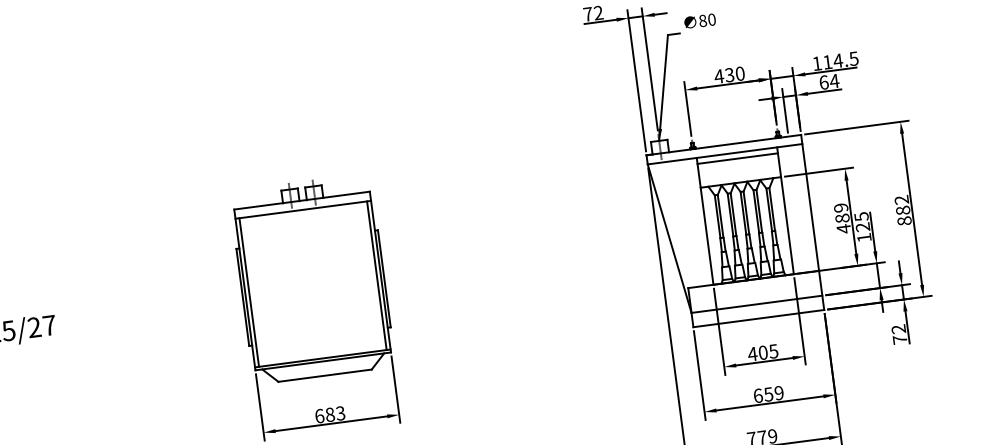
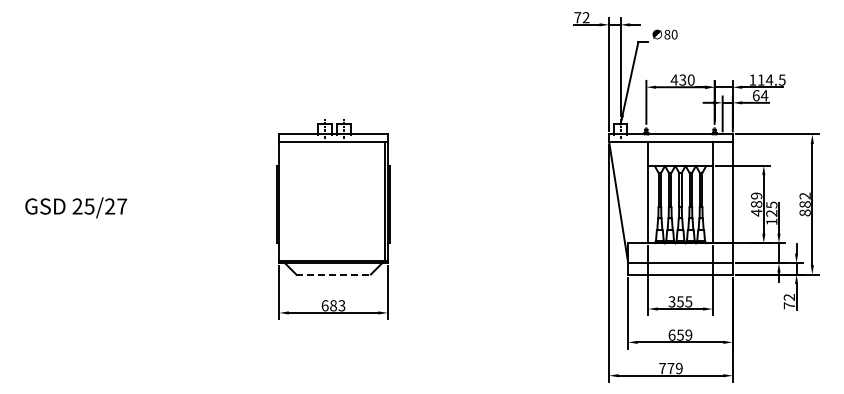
line: (737, 158) -> (680, 146), removed
line: (249, 291) -> (282, 200), removed
text: (757, 353) -> (675, 301), 405 -> 355
line: (326, 375) -> (334, 274), solid -> dashed

